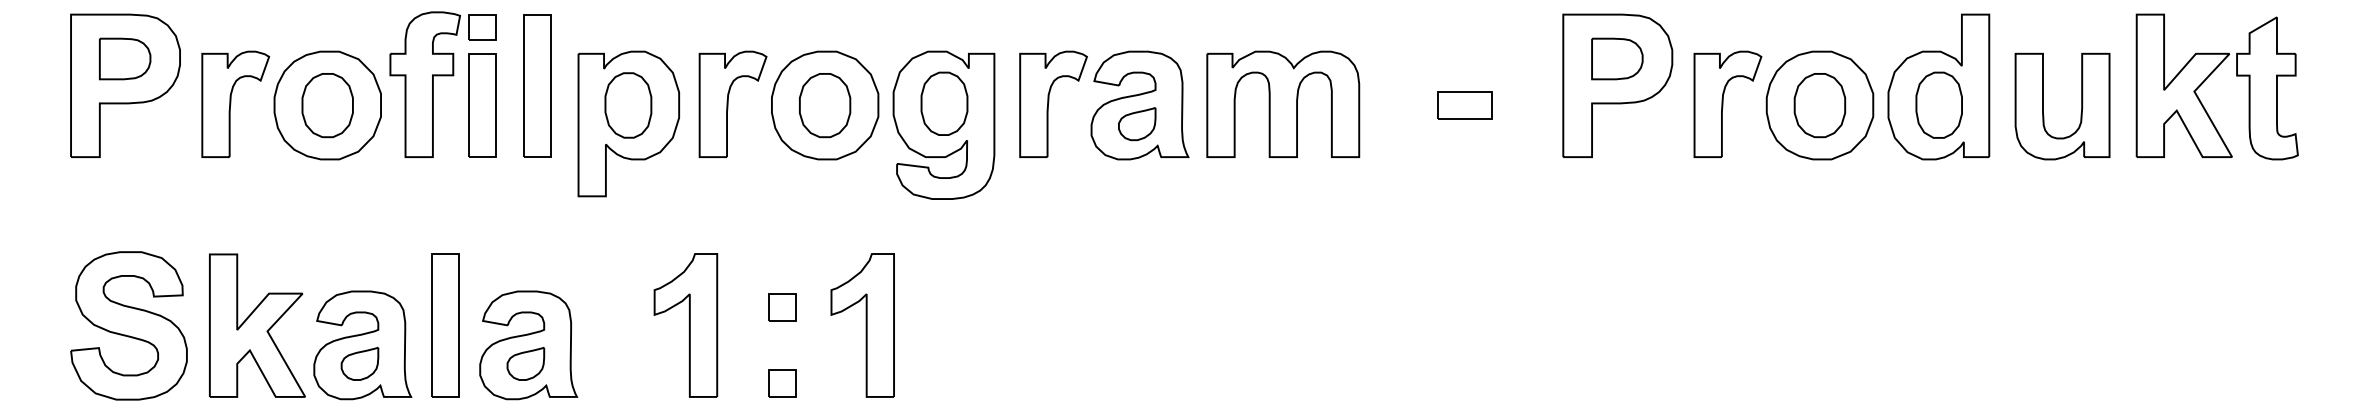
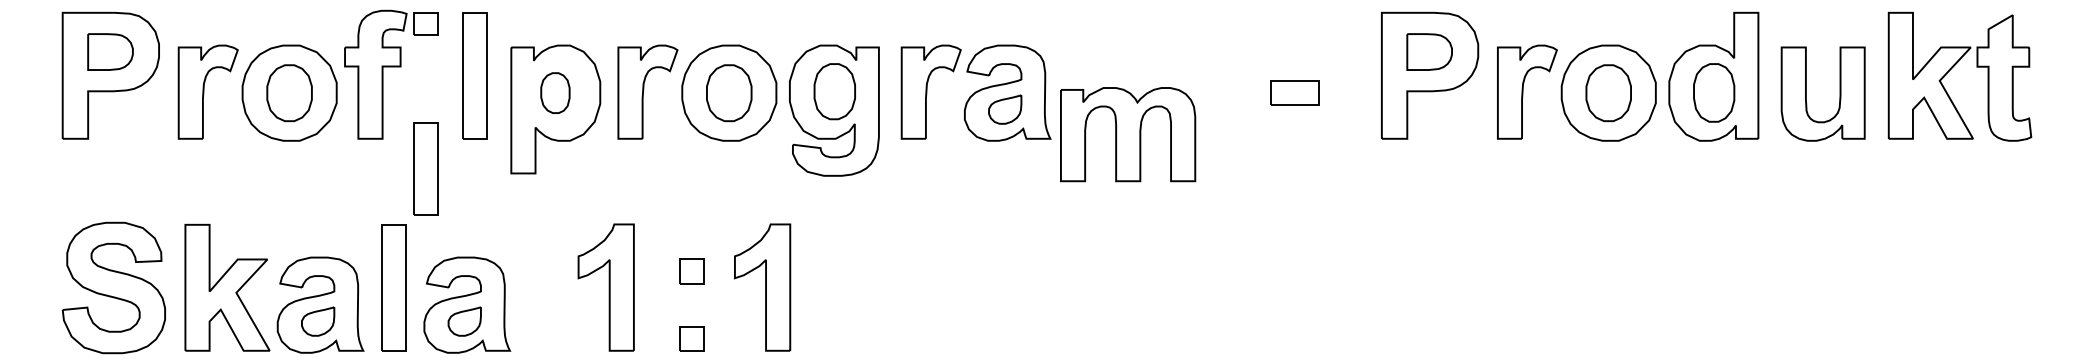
part: (1283, 103) -> (1128, 133), moved
part: (482, 105) -> (426, 169), moved
part: (628, 105) -> (555, 93), size x0.7

